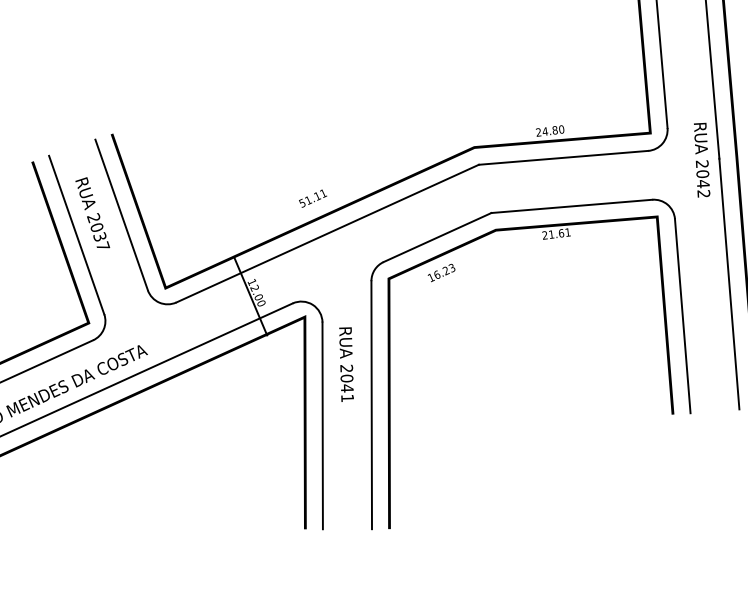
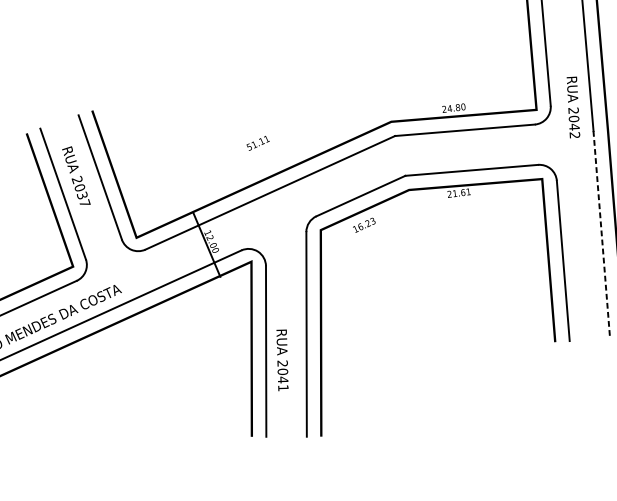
text: (702, 159) -> (573, 106), moved
text: (313, 198) -> (258, 143), moved
line: (729, 284) -> (601, 234), solid -> dashed
text: (346, 364) -> (282, 360), moved

